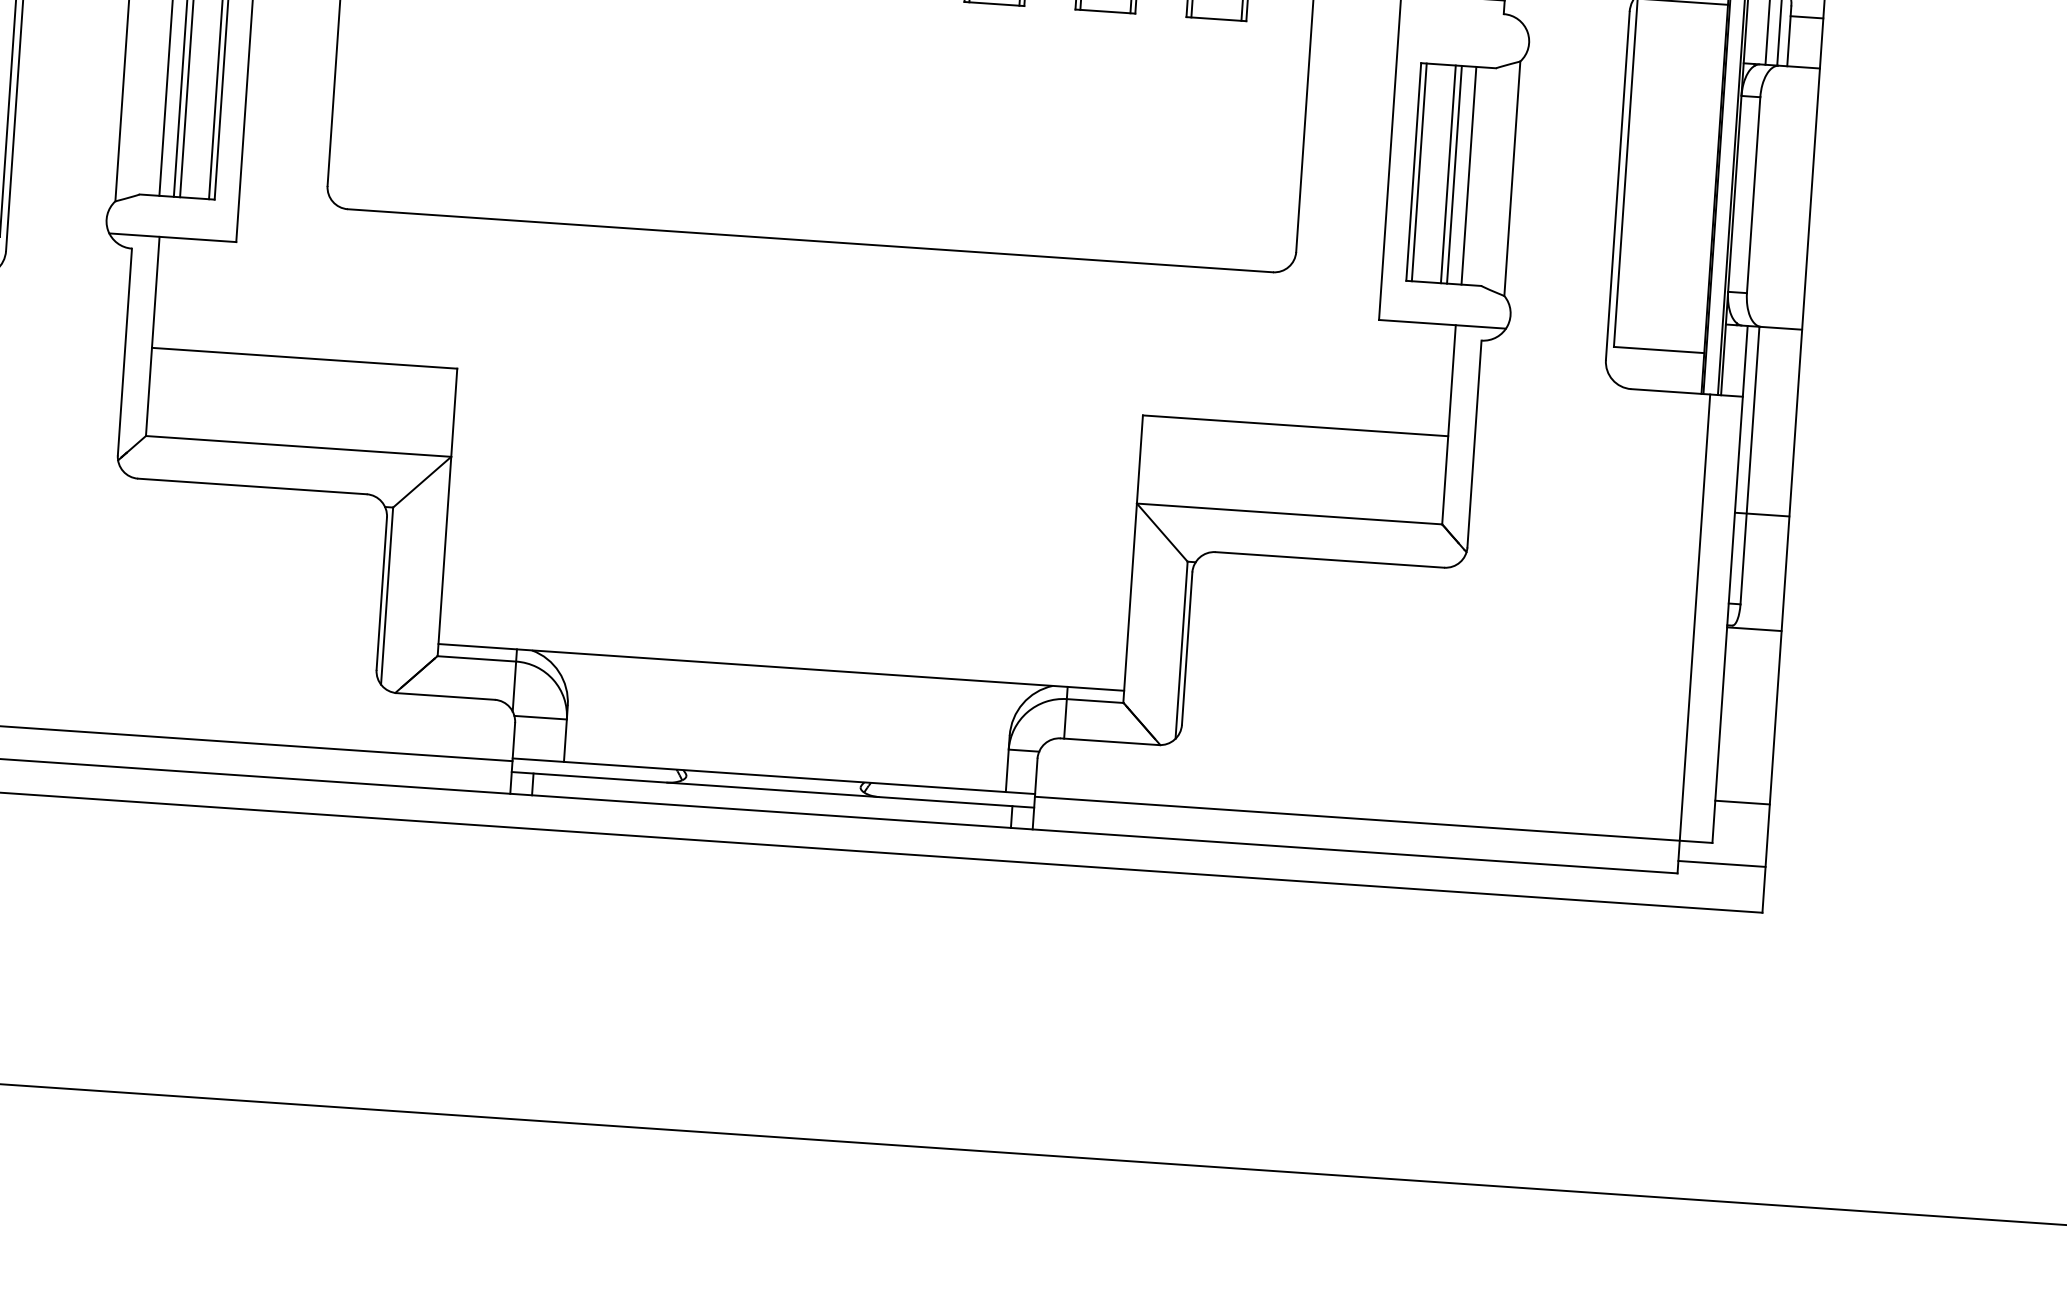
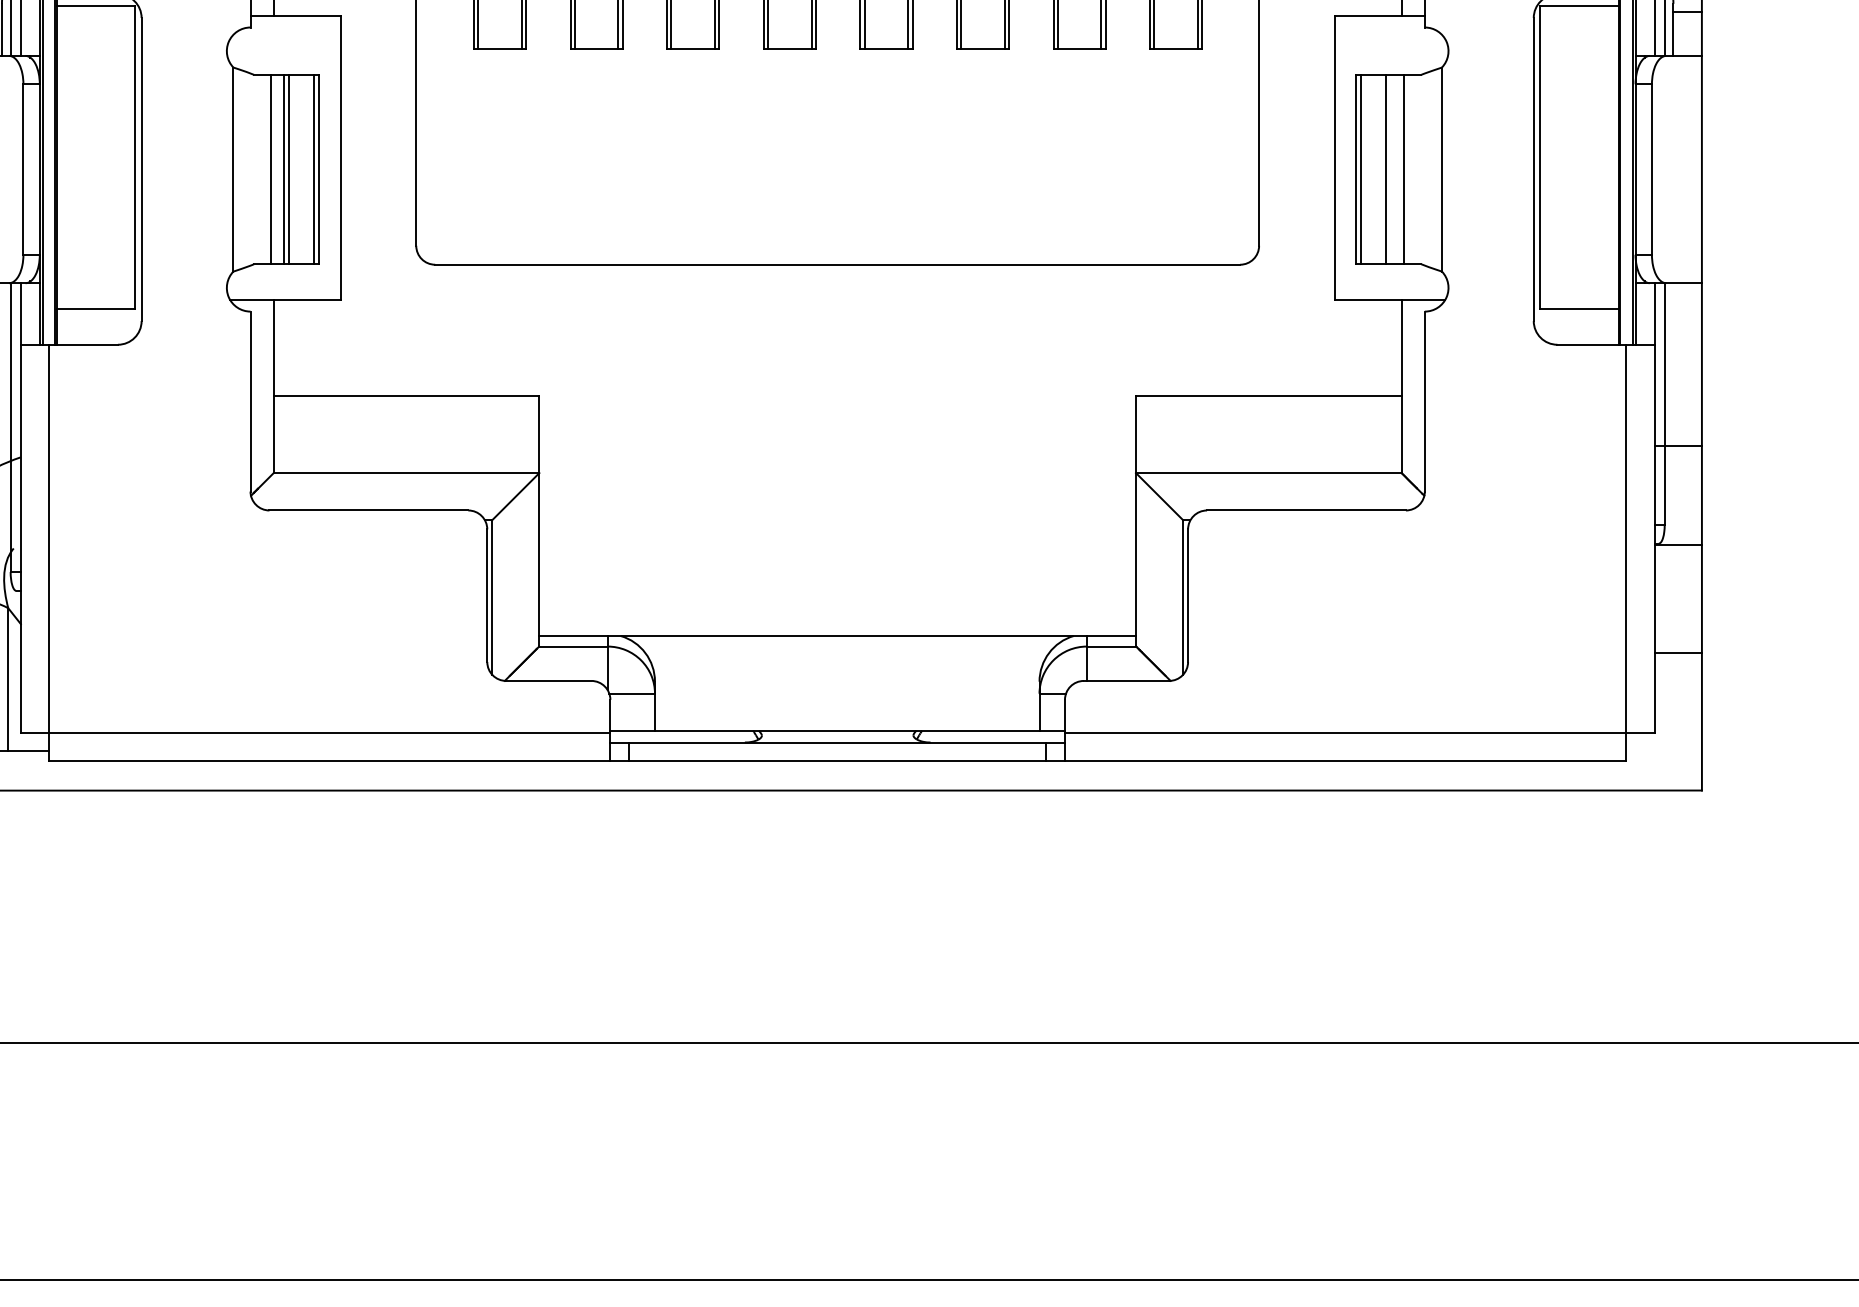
line: (1454, 174) -> (1391, 169), removed
line: (1741, 802) -> (1677, 653), moved
line: (1721, 863) -> (1663, 750), removed

